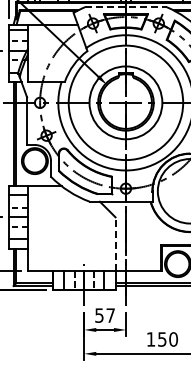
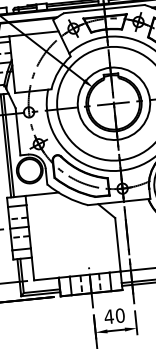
line: (125, 7) -> (103, 9), dashed -> solid
line: (115, 243) -> (117, 243), dashed -> solid
text: (104, 315) -> (114, 316), 57 -> 40

